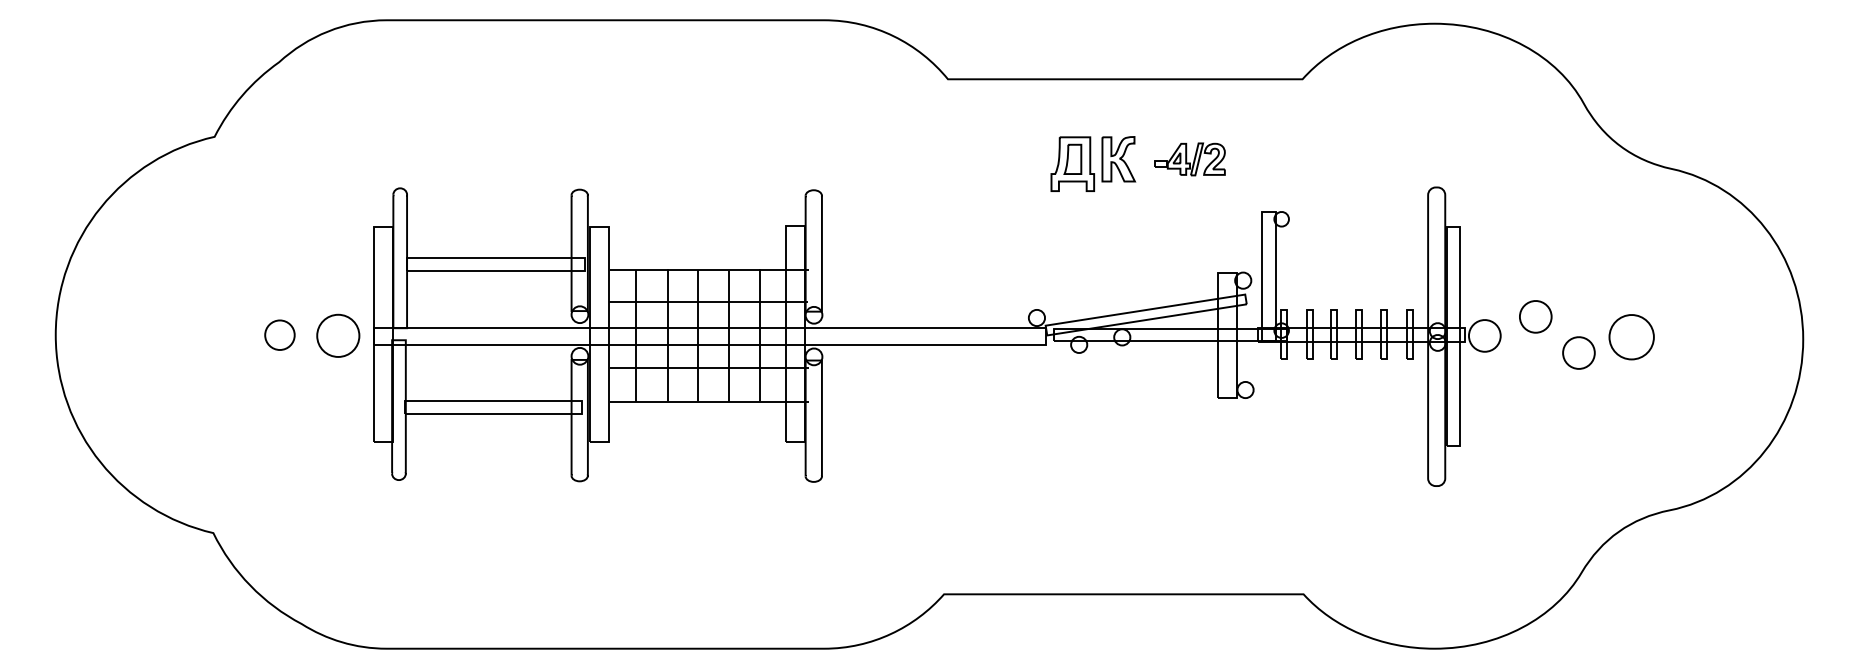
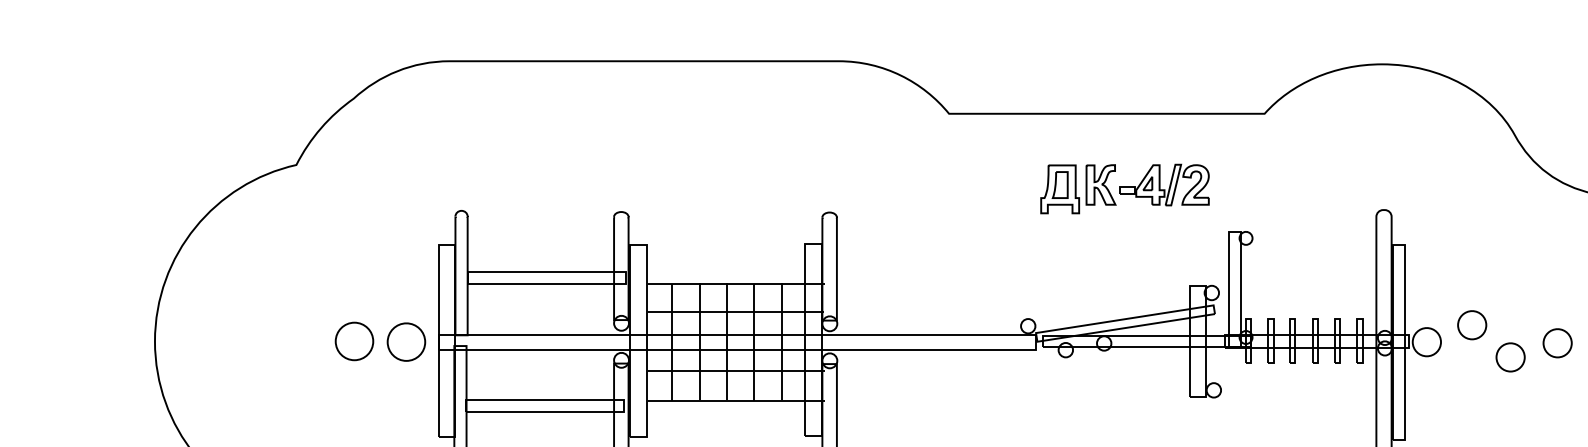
part: (1189, 159) -> (1164, 185), size x1.43
part: (279, 335) -> (354, 341), size x1.43
part: (1631, 336) -> (1557, 342), size x0.71

